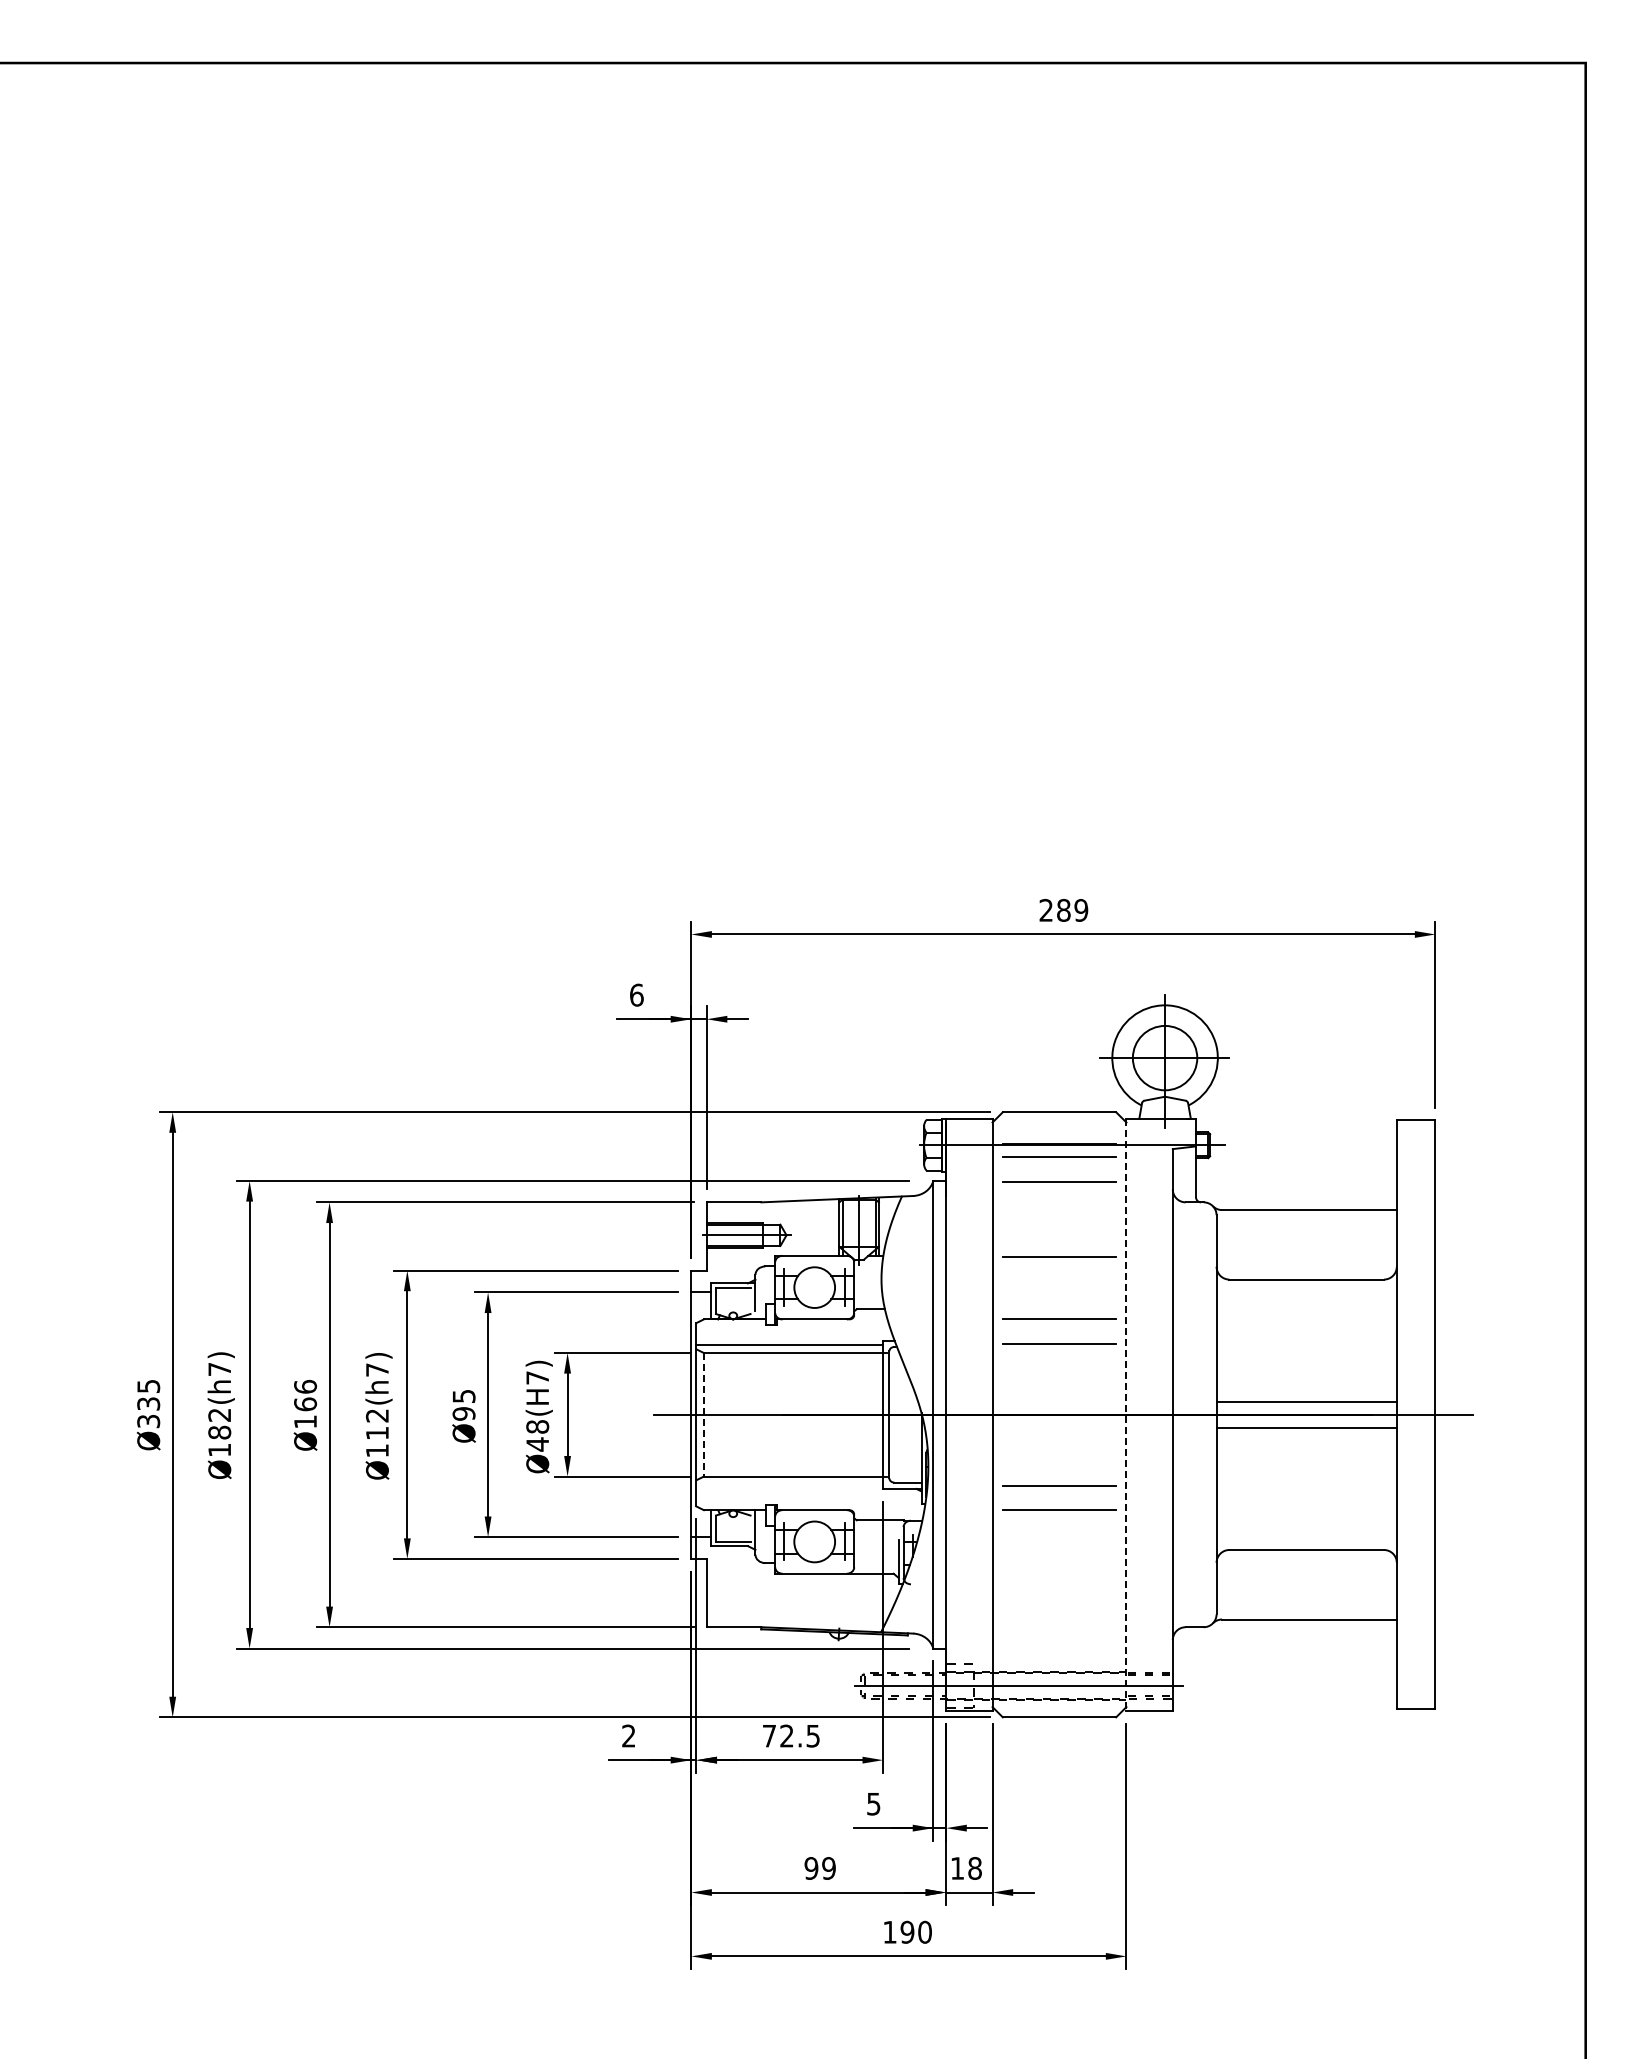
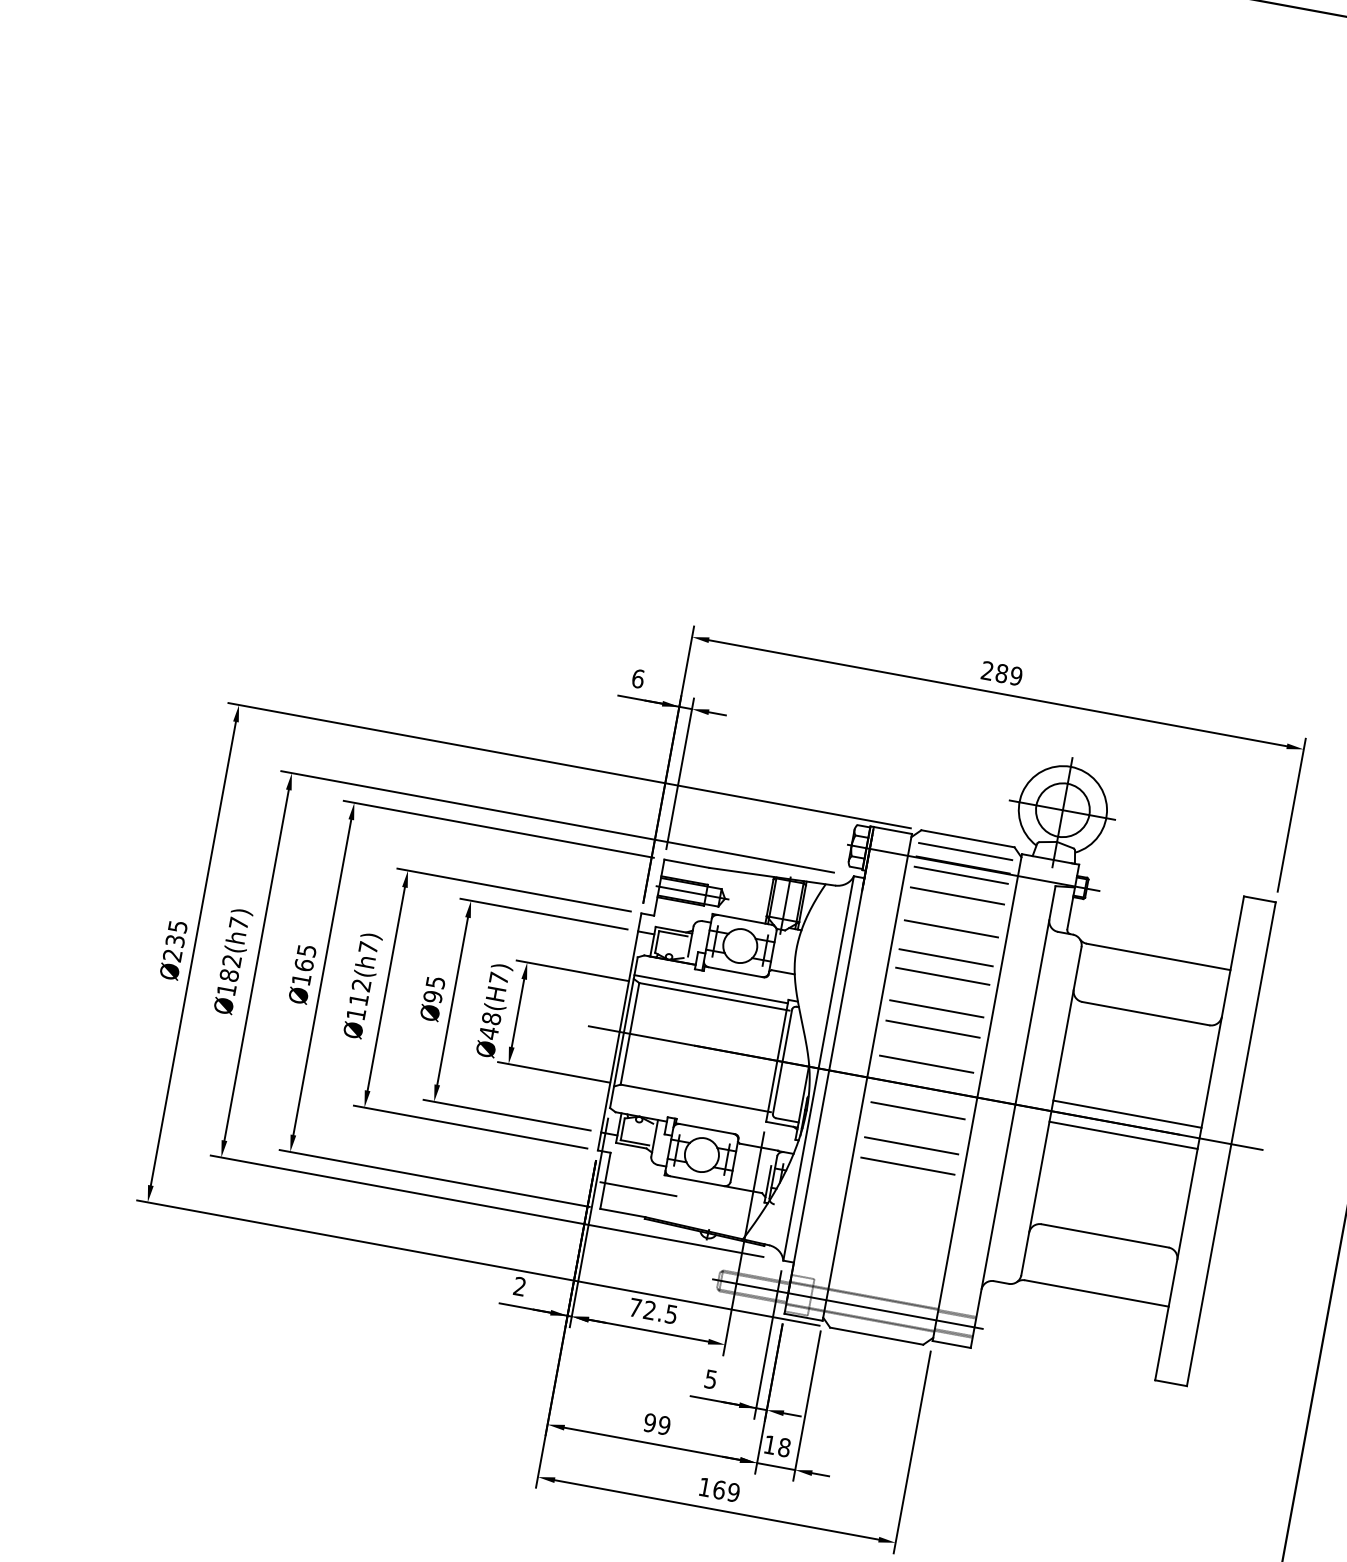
line: (1059, 1127) -> (965, 851), added
line: (1059, 1221) -> (951, 928), added
line: (1059, 1279) -> (942, 976), added
text: (305, 1386) -> (306, 950), 166 -> 165
line: (1059, 1386) -> (926, 1064), added
line: (703, 1414) -> (629, 1033), dashed -> solid
line: (1126, 1415) -> (977, 1098), dashed -> solid
text: (148, 1421) -> (172, 955), 335 -> 235
line: (1059, 1443) -> (917, 1111), added
line: (747, 1595) -> (638, 1188), added
text: (915, 1931) -> (726, 1490), 190 -> 169

